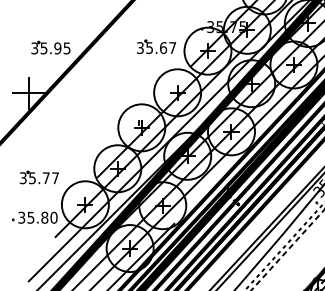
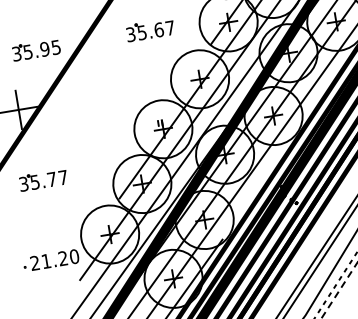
part: (156, 46) -> (150, 29), moved
part: (38, 177) -> (42, 180), moved
text: (33, 217) -> (49, 260), 35.80 -> 21.20

